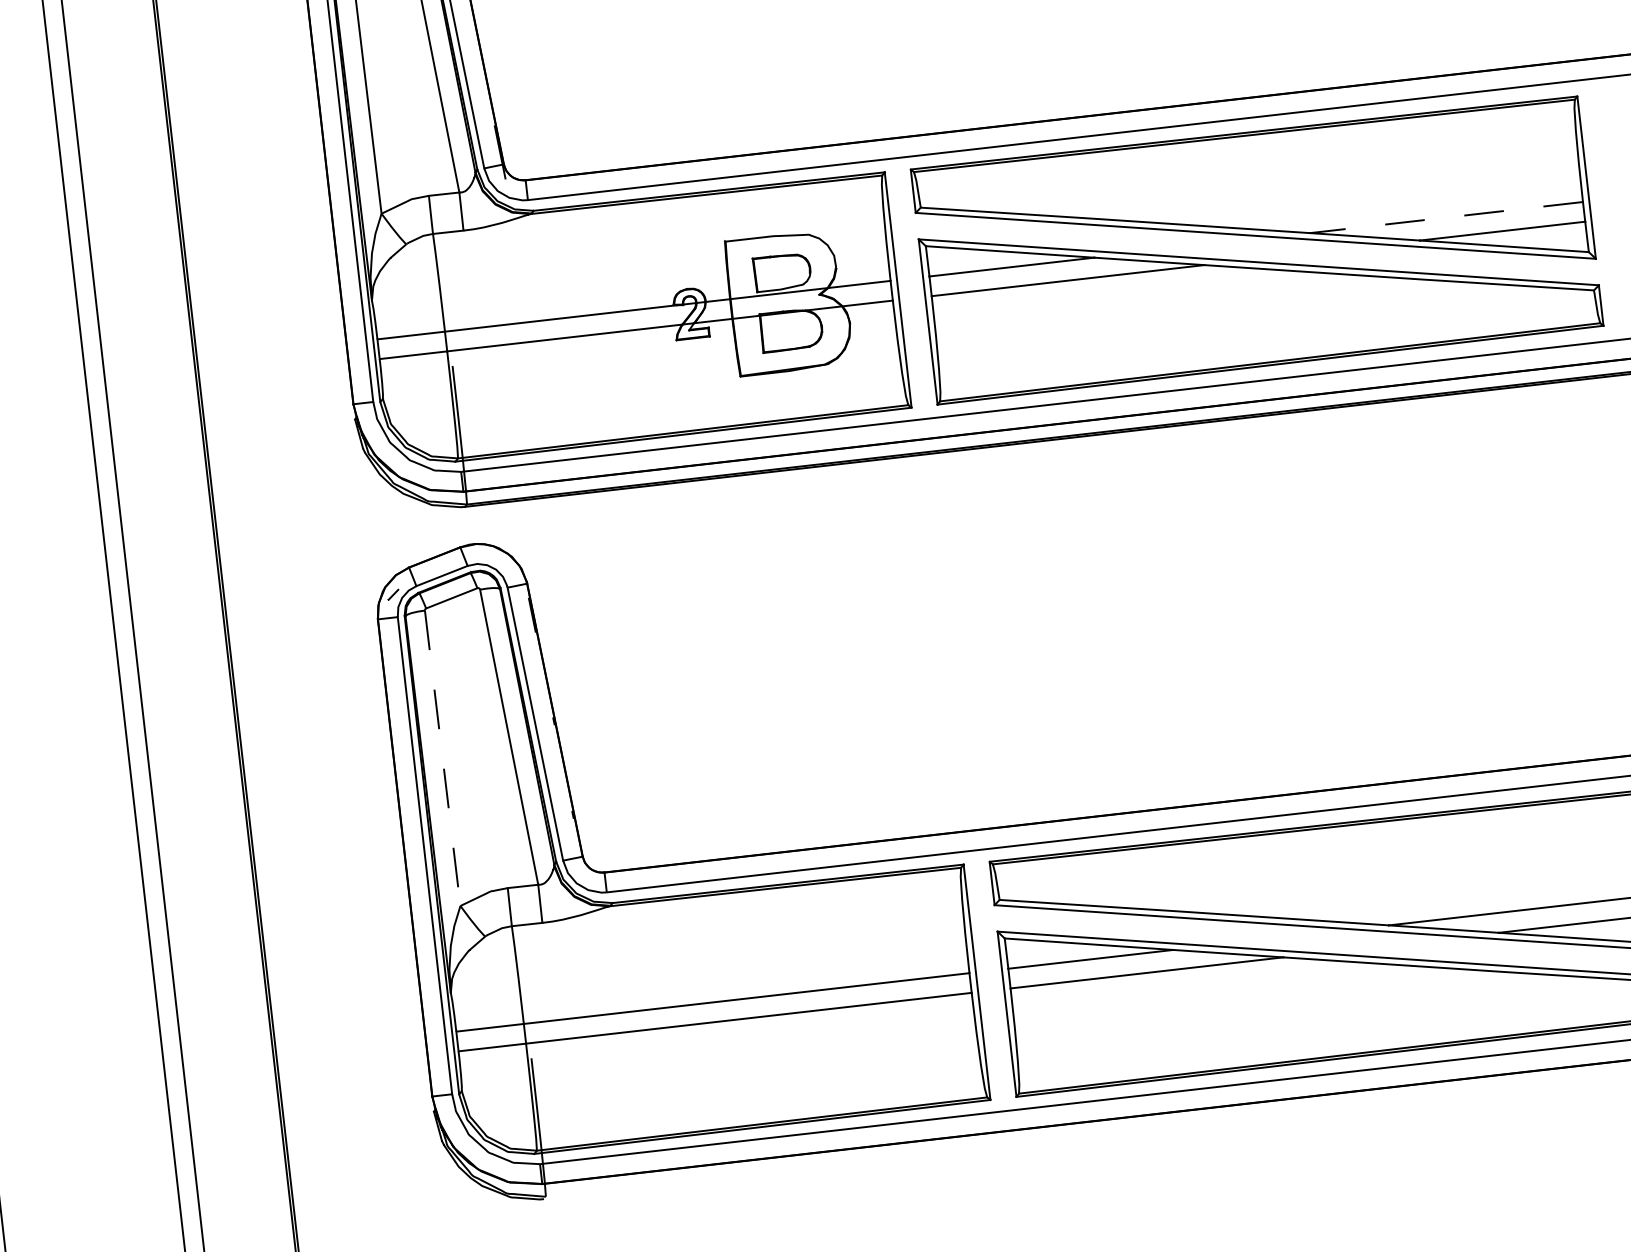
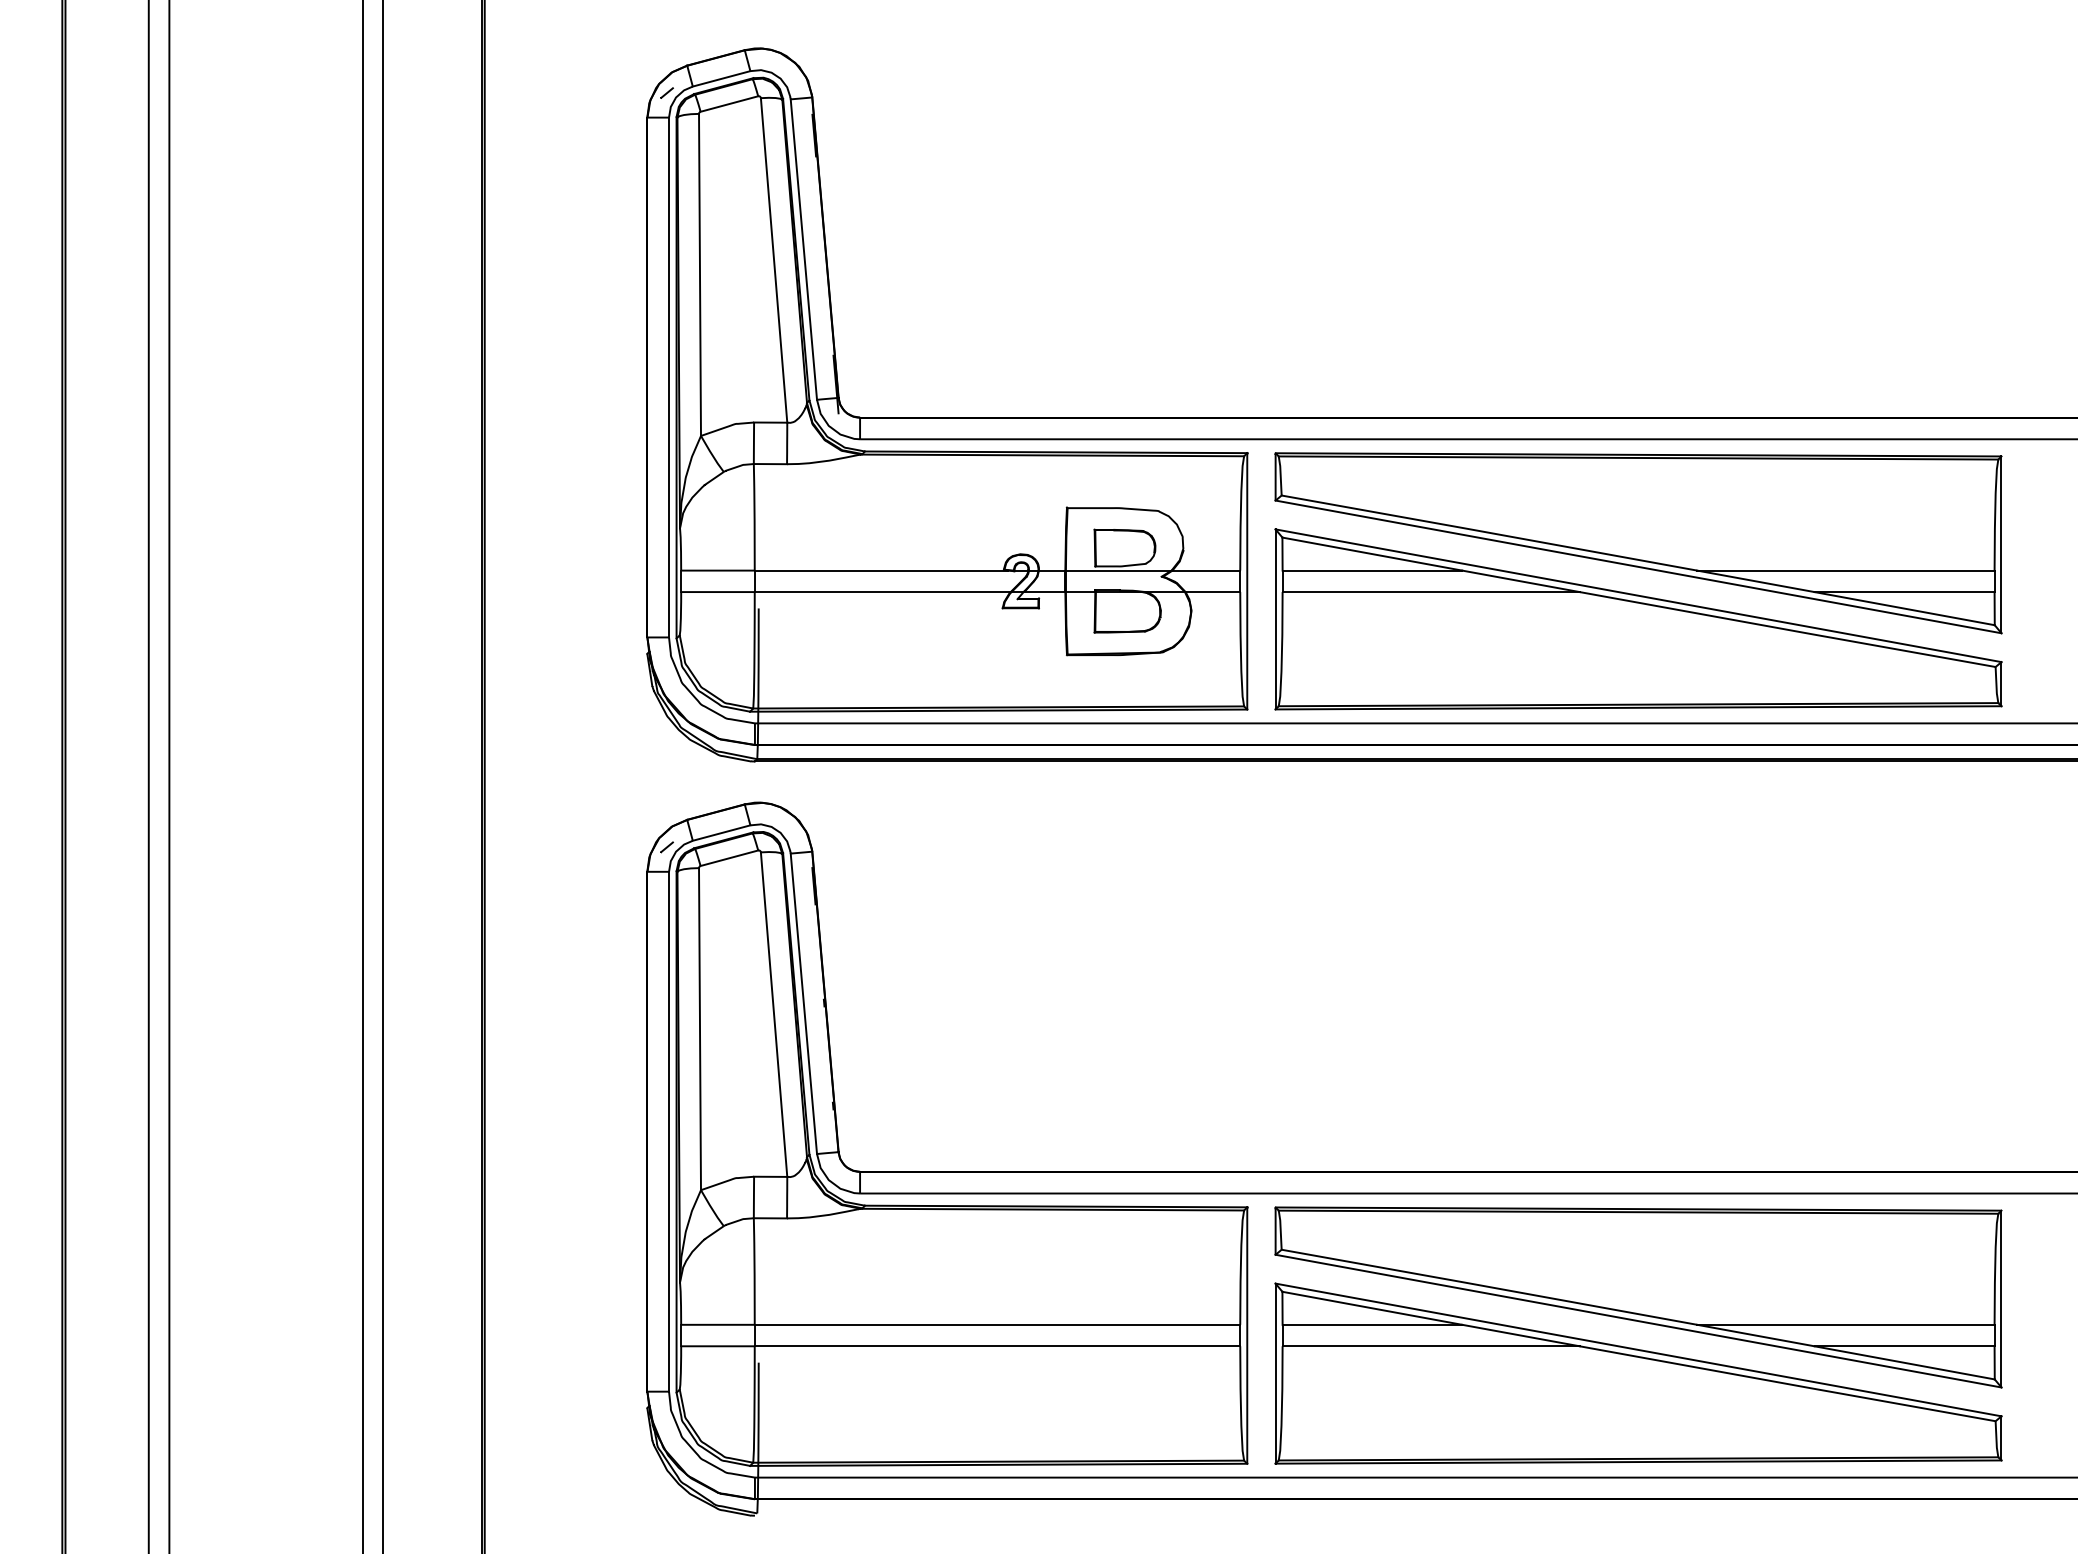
line: (1446, 217) -> (1845, 570), dashed -> solid
line: (443, 758) -> (700, 1029), dashed -> solid

